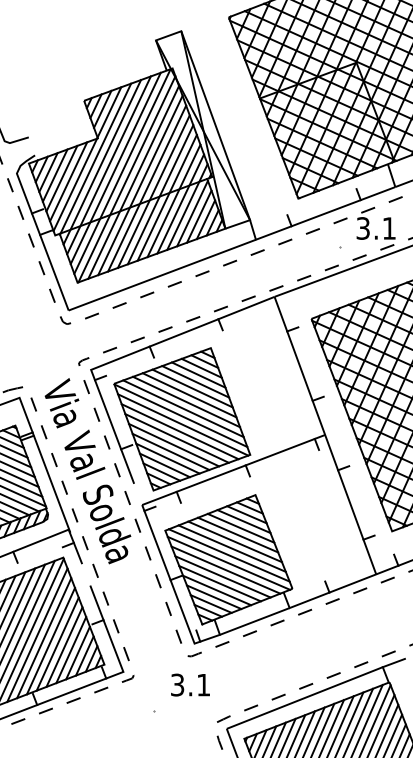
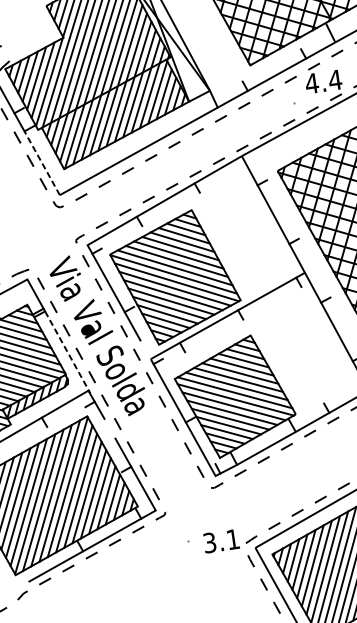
text: (376, 228) -> (323, 81), 3.1 -> 4.4
line: (54, 272) -> (42, 163), solid -> dashed
line: (52, 484) -> (68, 352), solid -> dashed
text: (190, 684) -> (221, 540), moved

